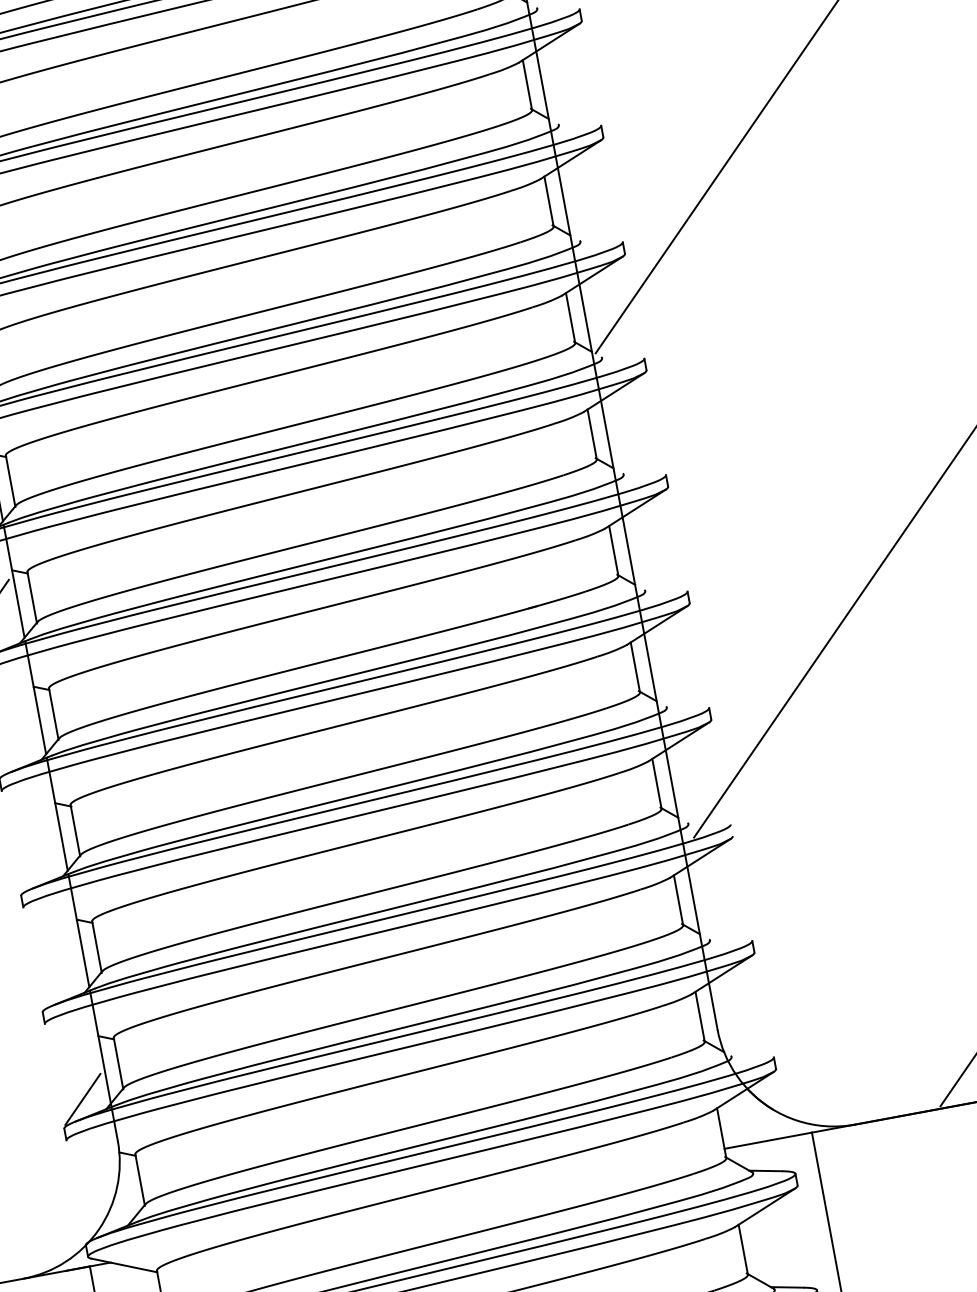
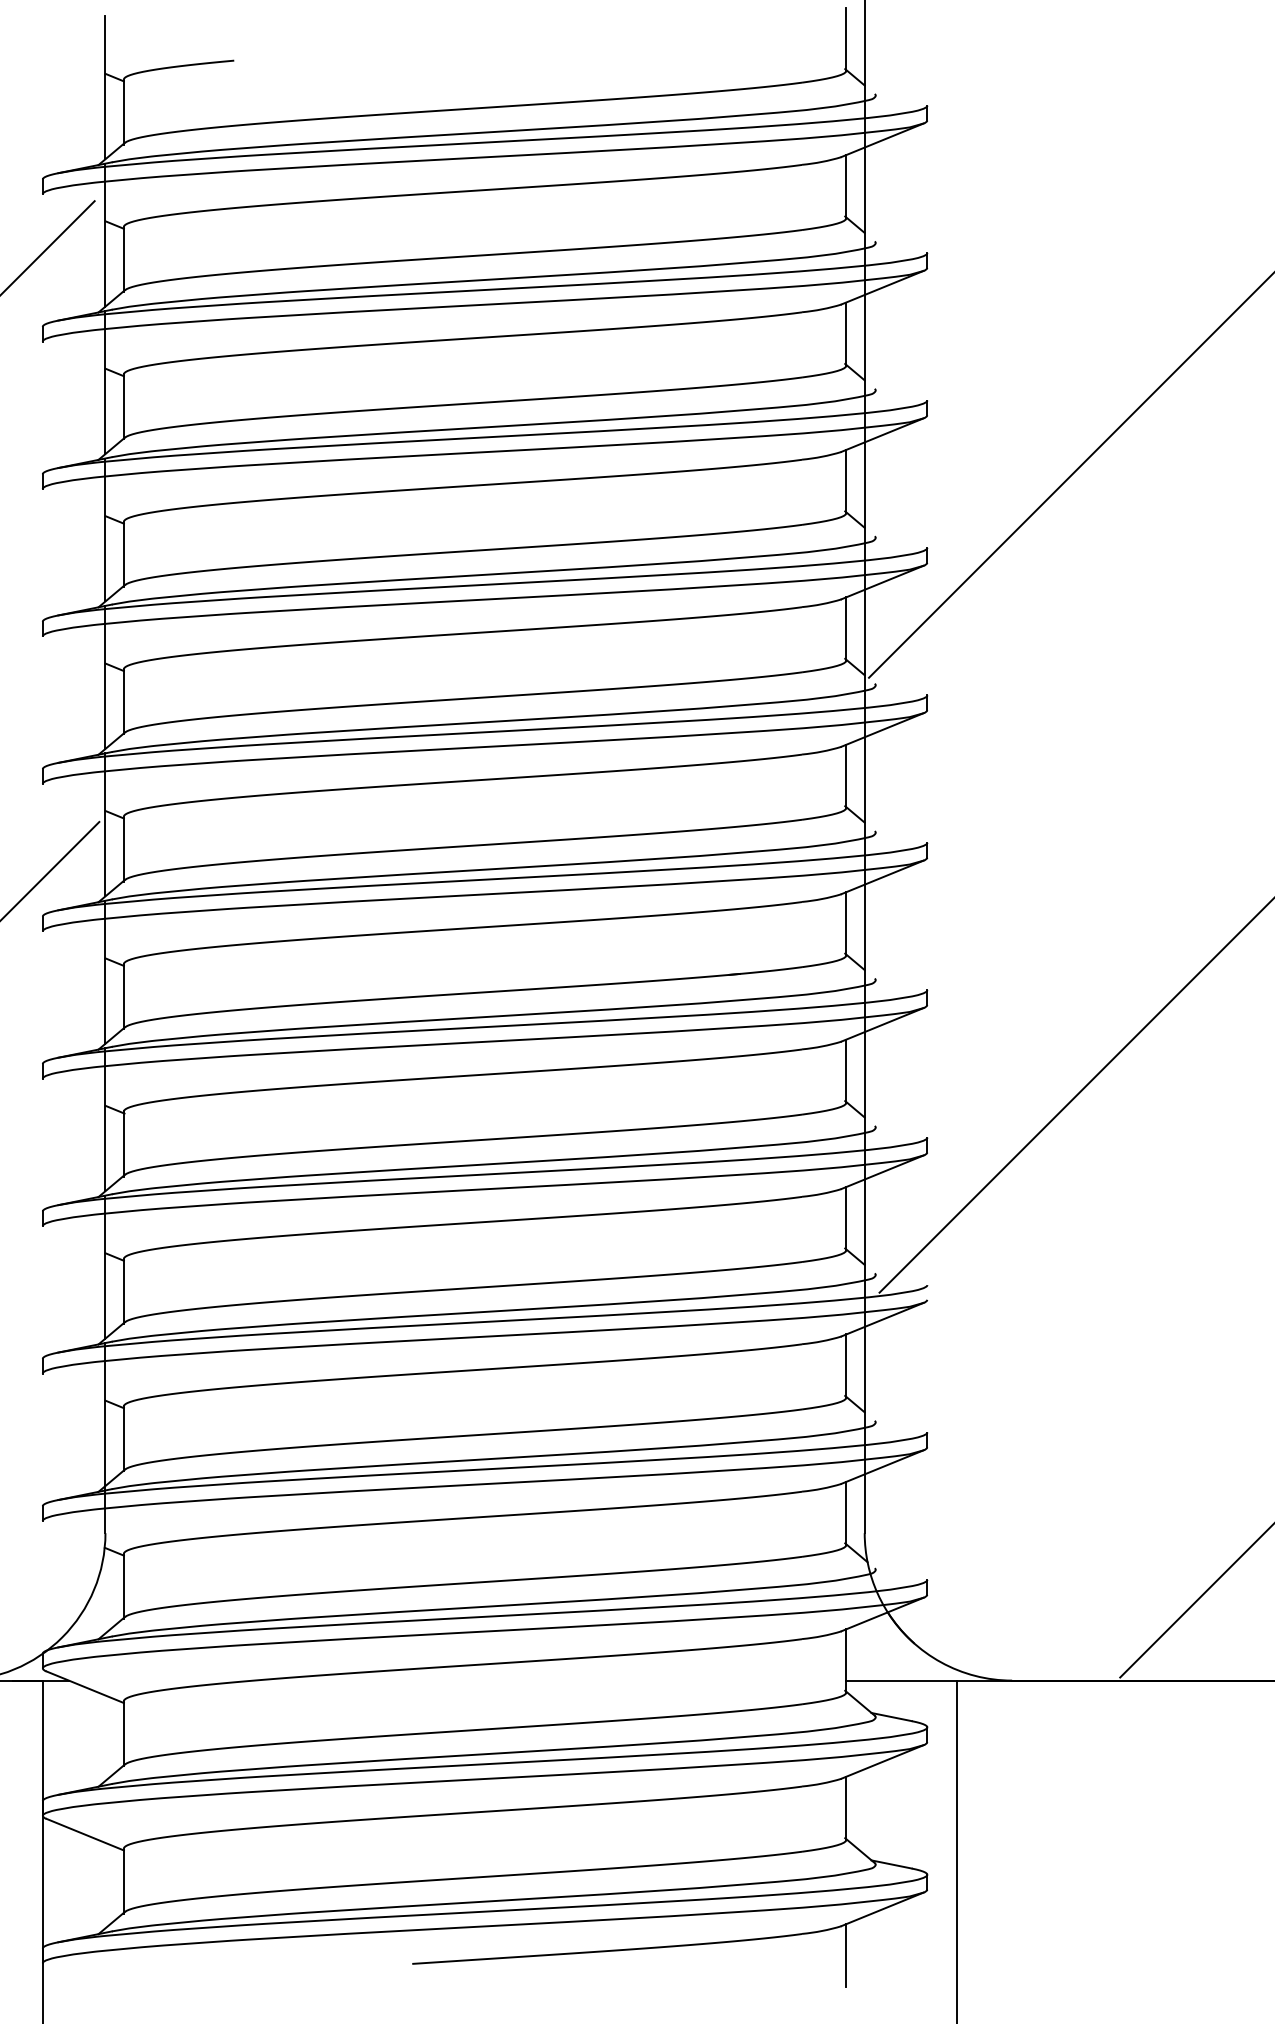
line: (82, 1099) -> (71, 1474), removed

